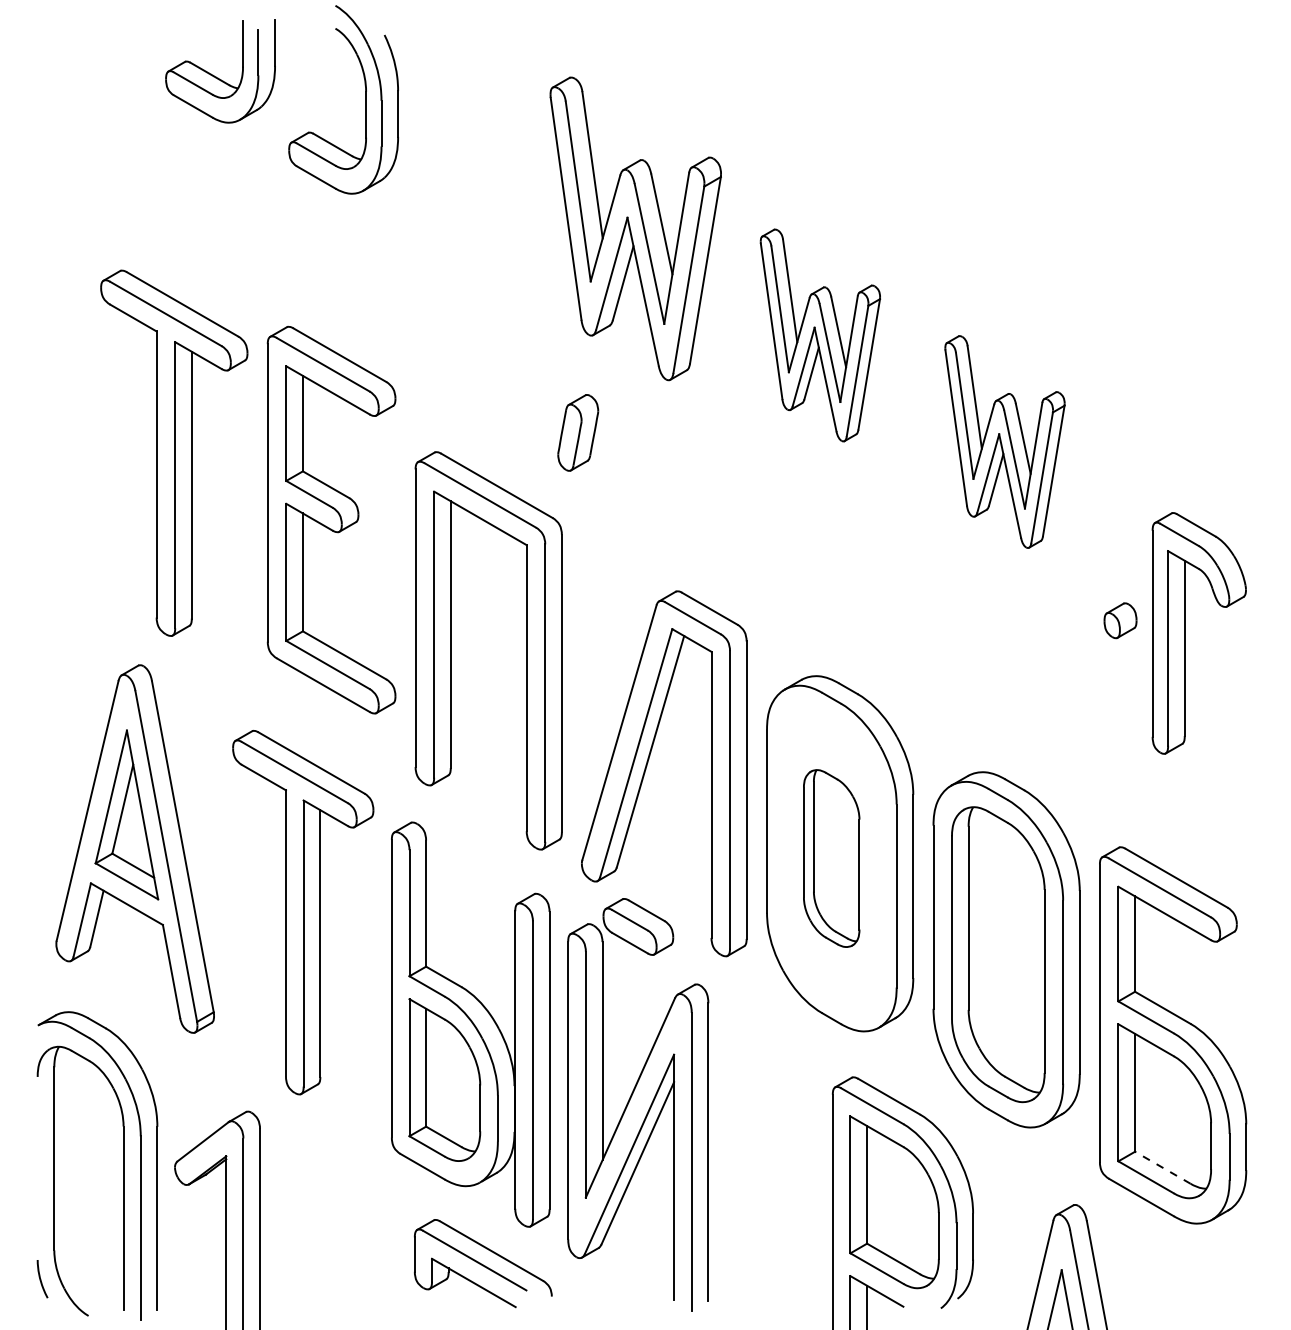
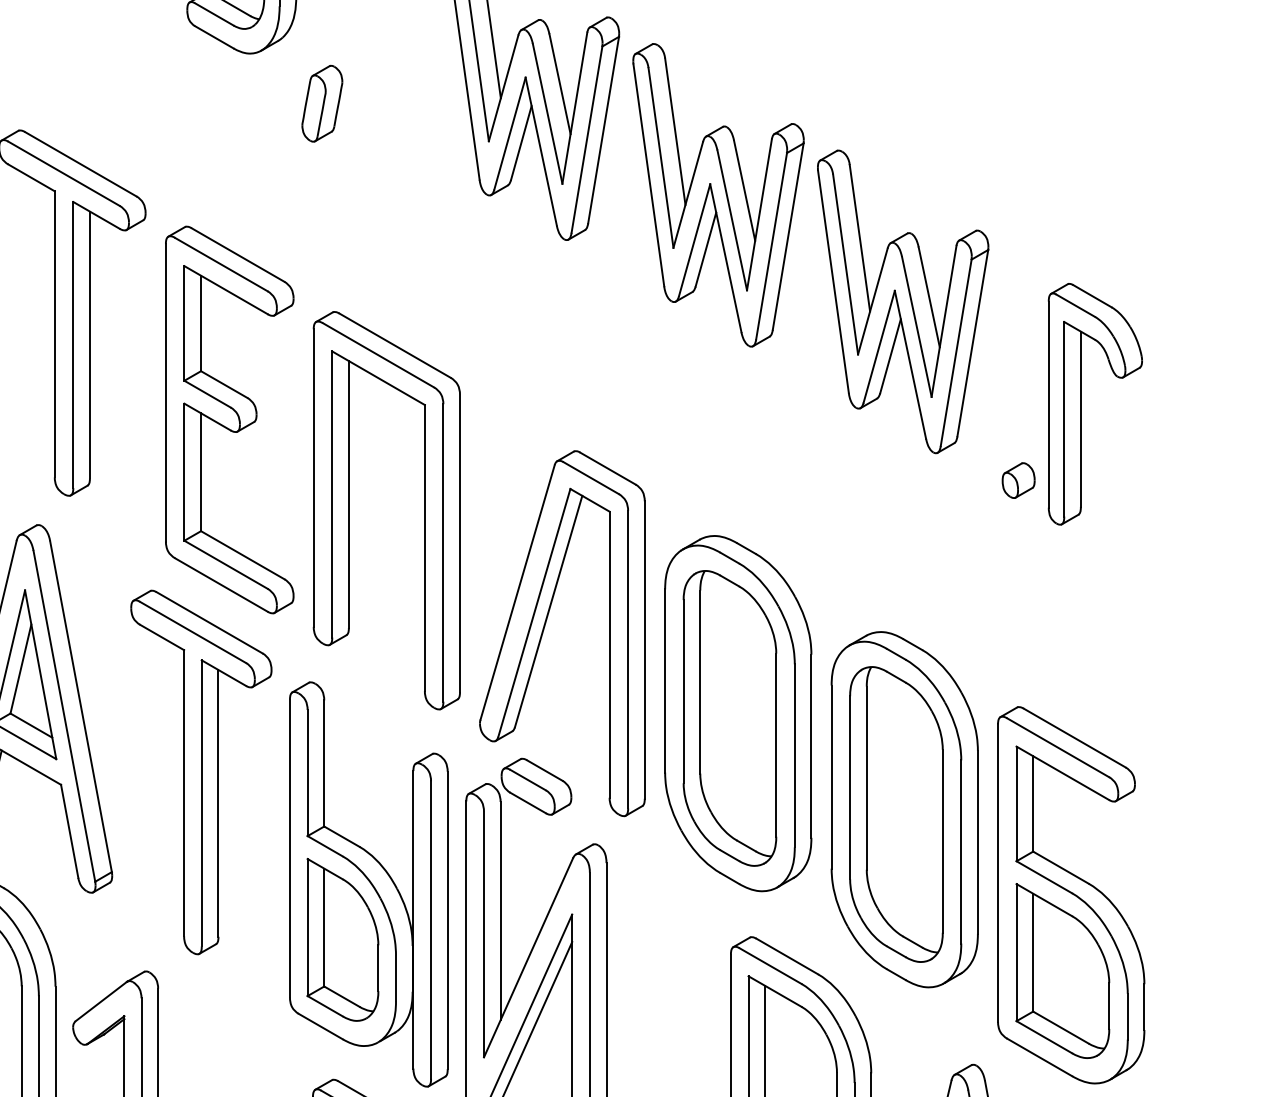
part: (820, 335) -> (718, 195), size x1.43
part: (578, 432) -> (322, 103), moved
part: (1004, 441) -> (902, 301), size x1.43
part: (331, 519) -> (229, 419), moved
part: (1185, 633) -> (1081, 404), moved
part: (831, 858) -> (729, 718), size x1.67
line: (1162, 1167) -> (1060, 1027), dashed -> solid

